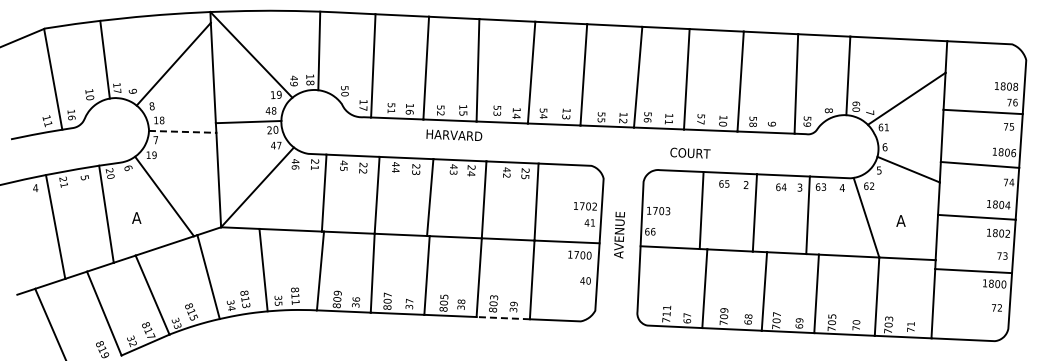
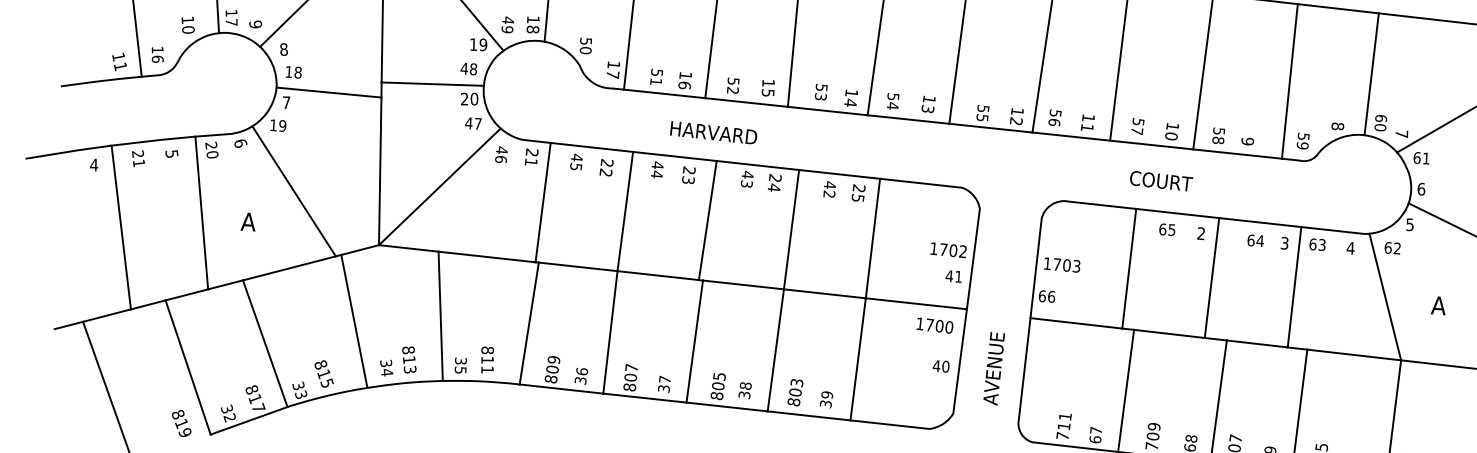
line: (182, 131) -> (328, 91), dashed -> solid
text: (454, 134) -> (714, 131), moved
text: (690, 152) -> (1161, 180), moved
text: (619, 234) -> (994, 367), moved
line: (503, 318) -> (809, 416), dashed -> solid

